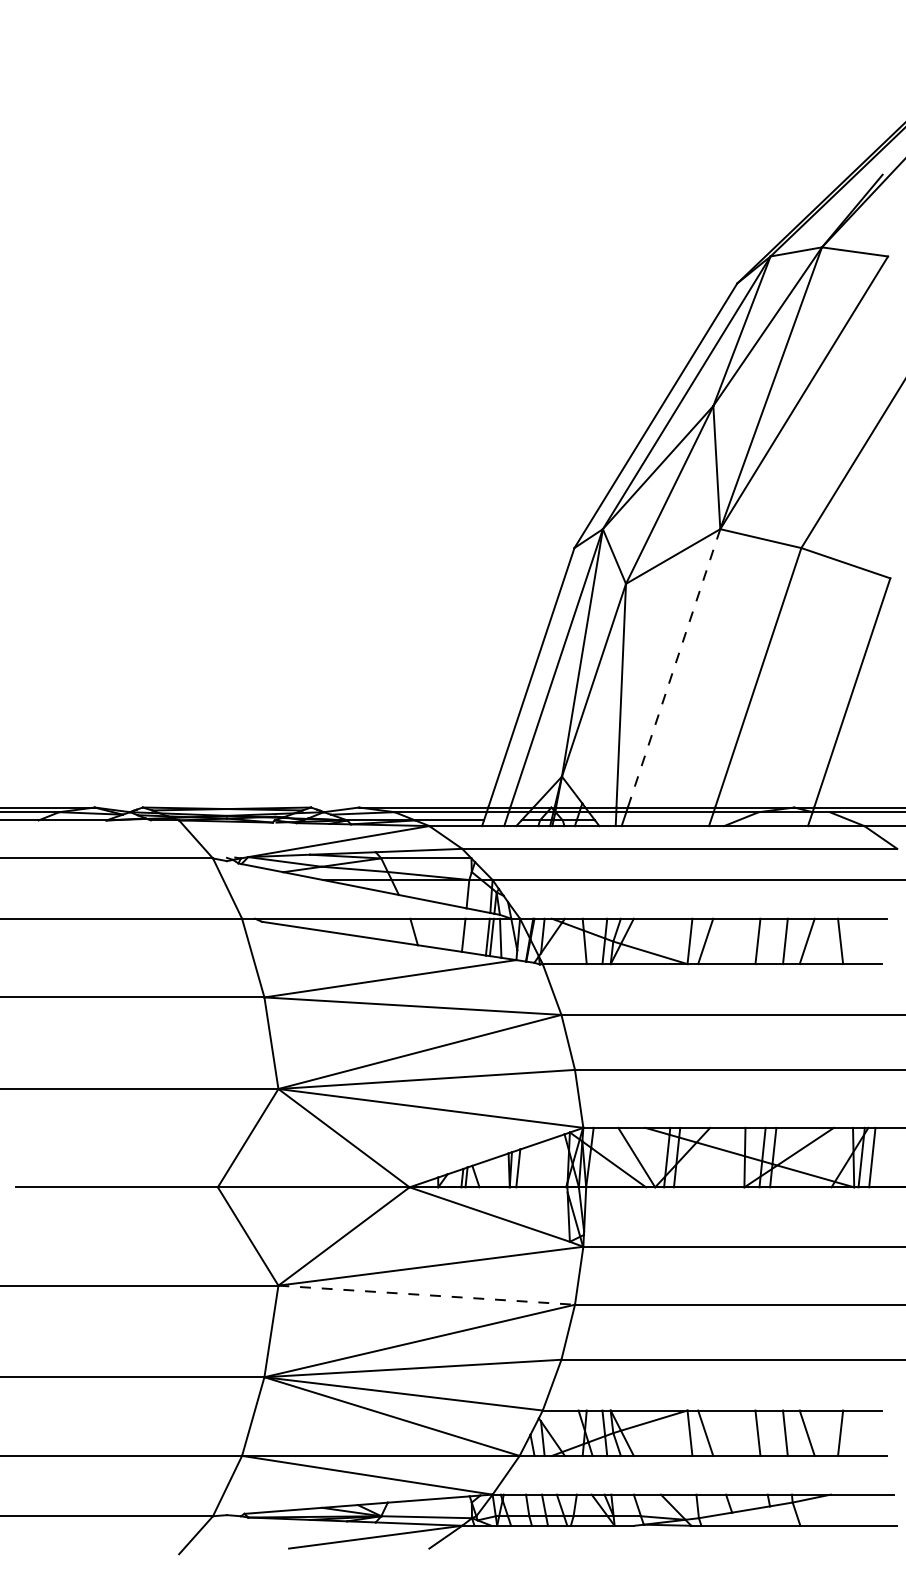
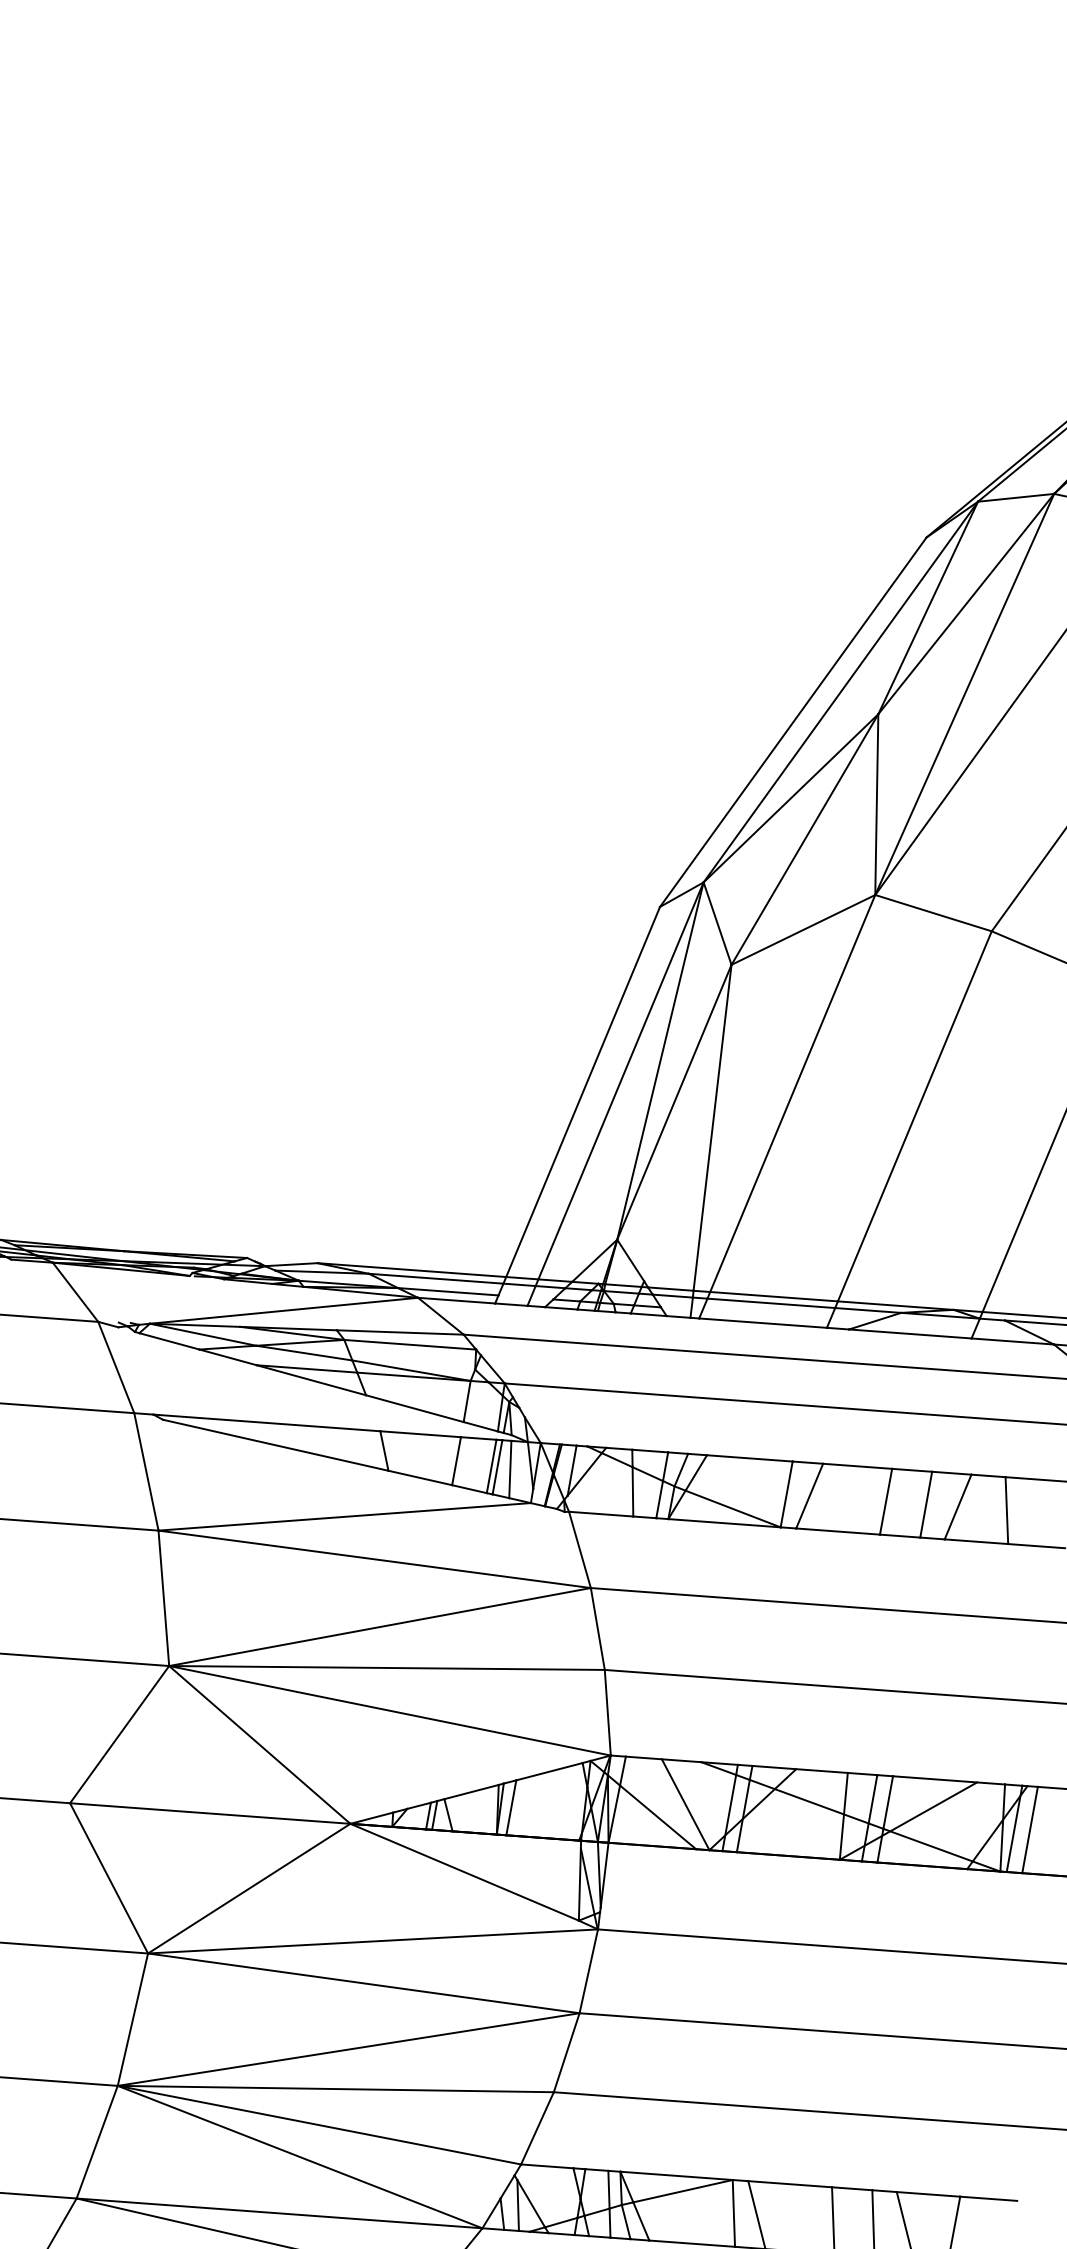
line: (674, 668) -> (793, 1093), dashed -> solid
line: (426, 1295) -> (363, 1983), dashed -> solid

